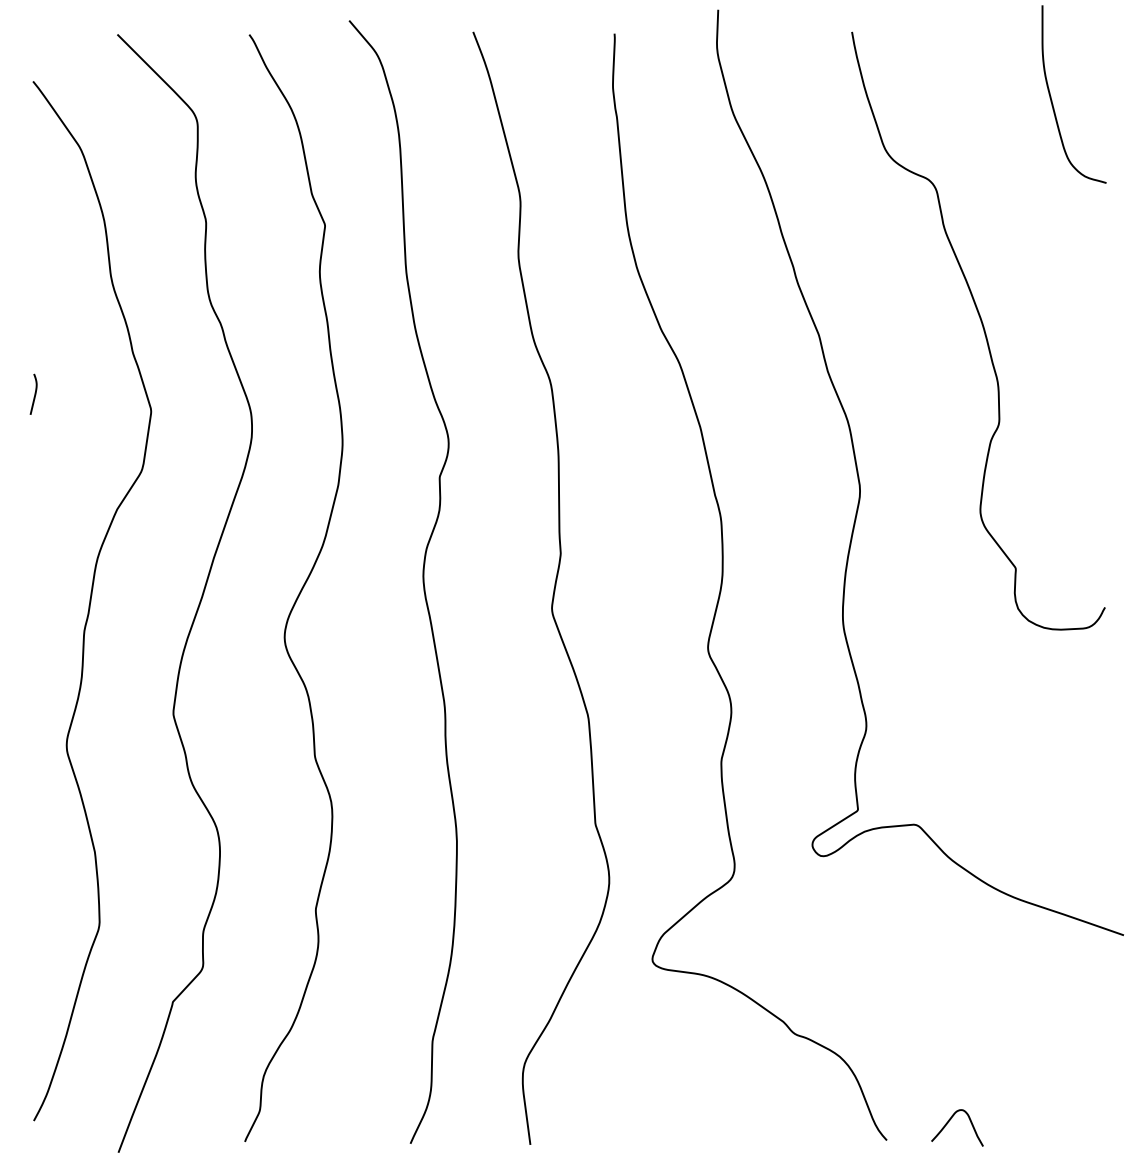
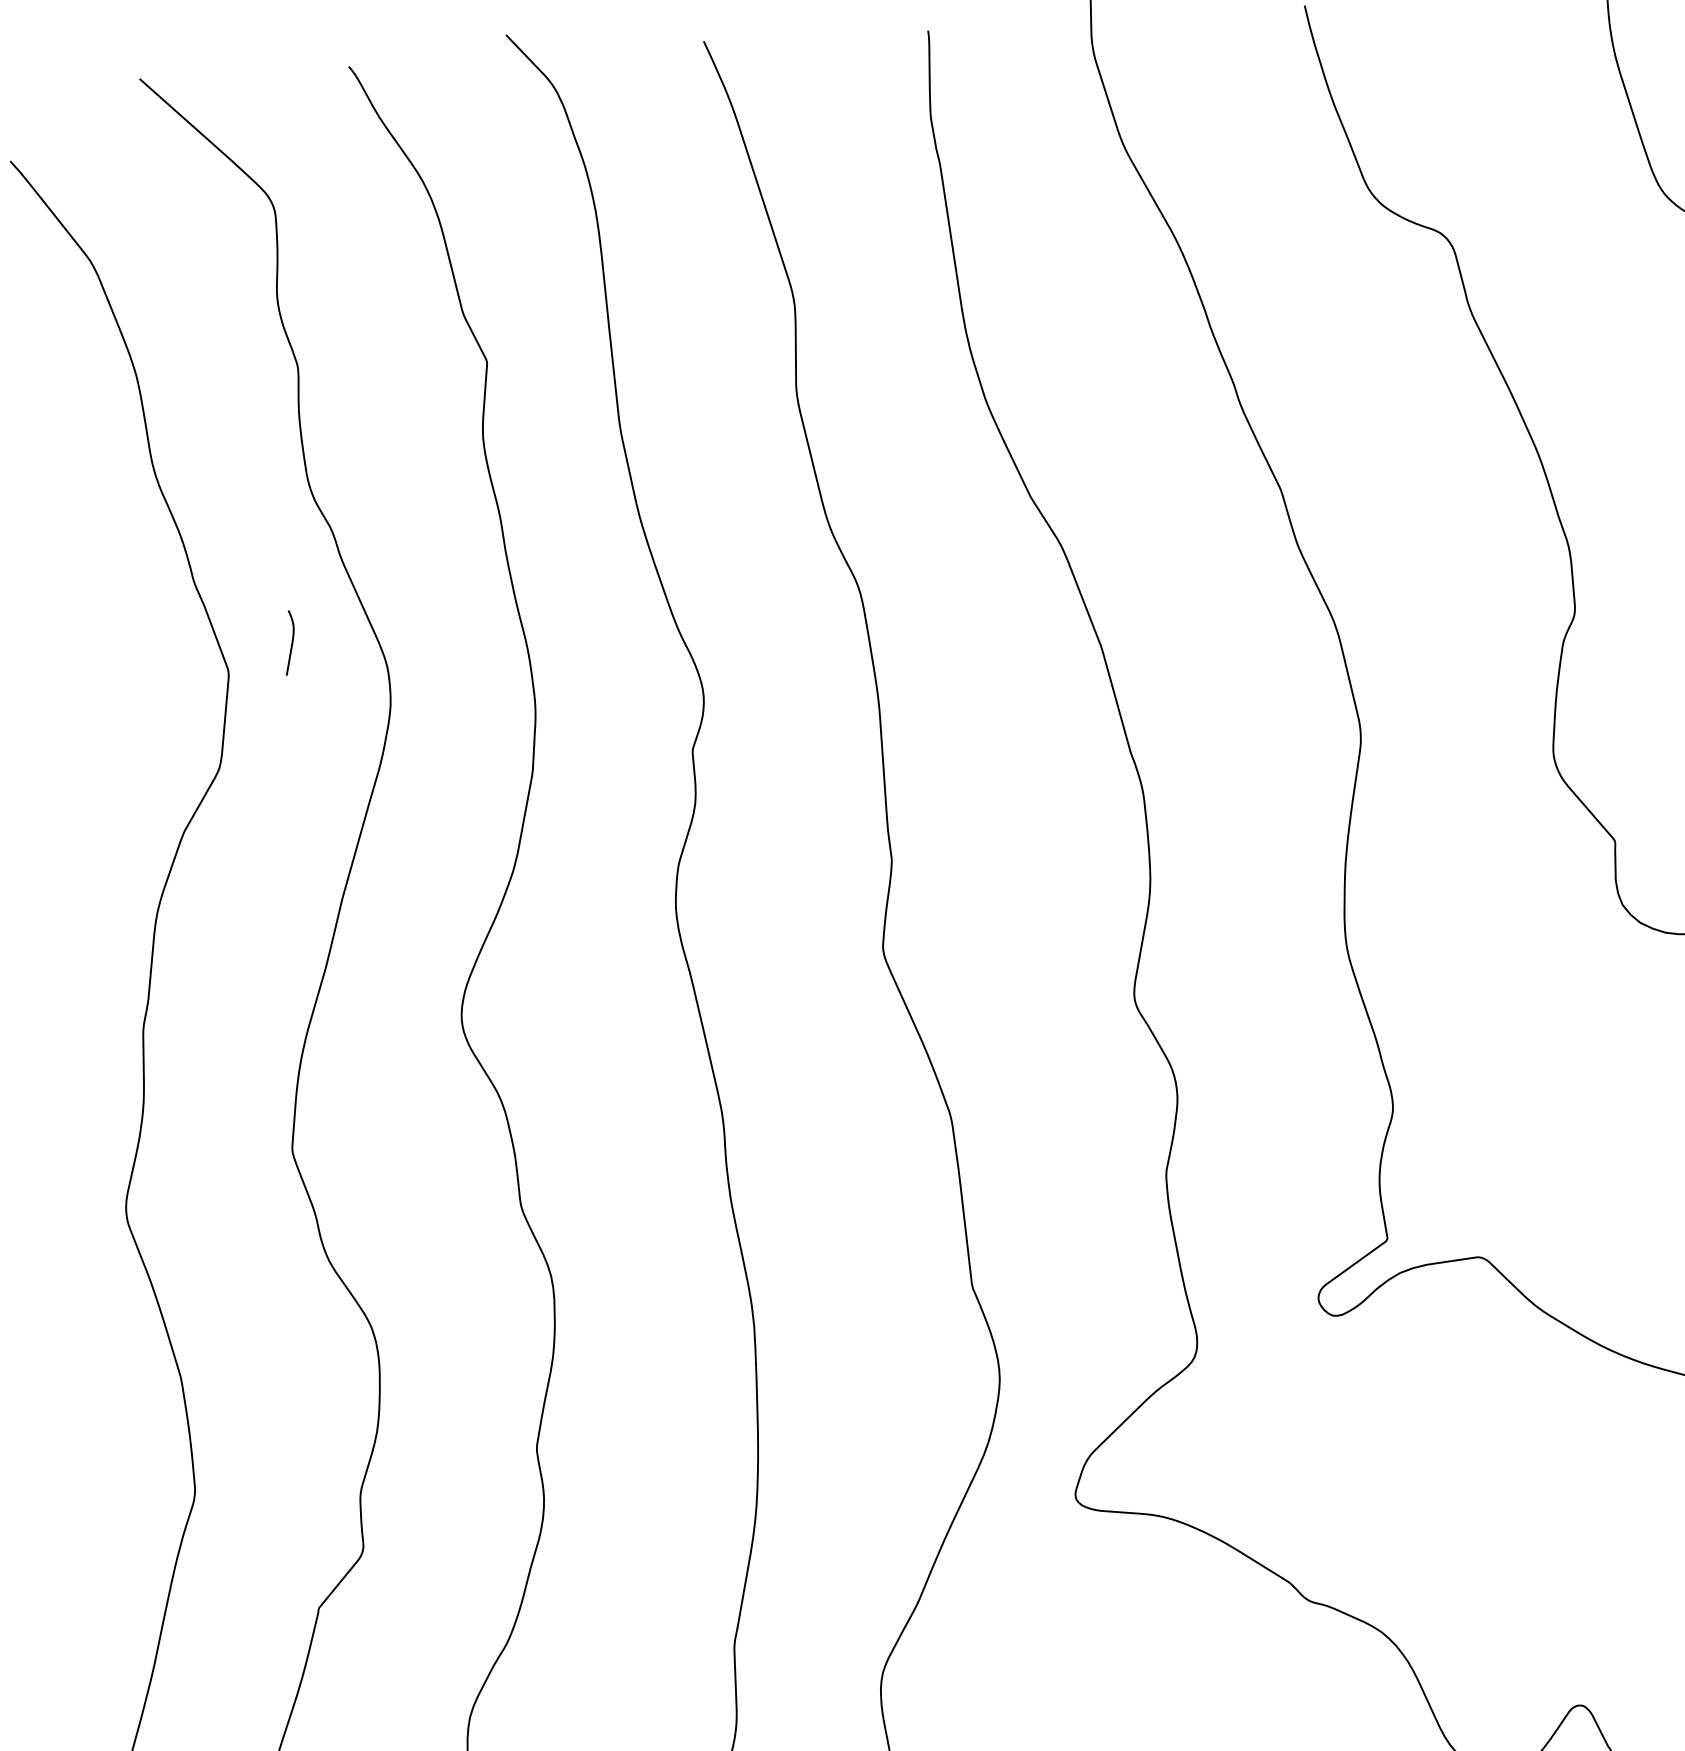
curve: (34, 393) -> (290, 641), moved

